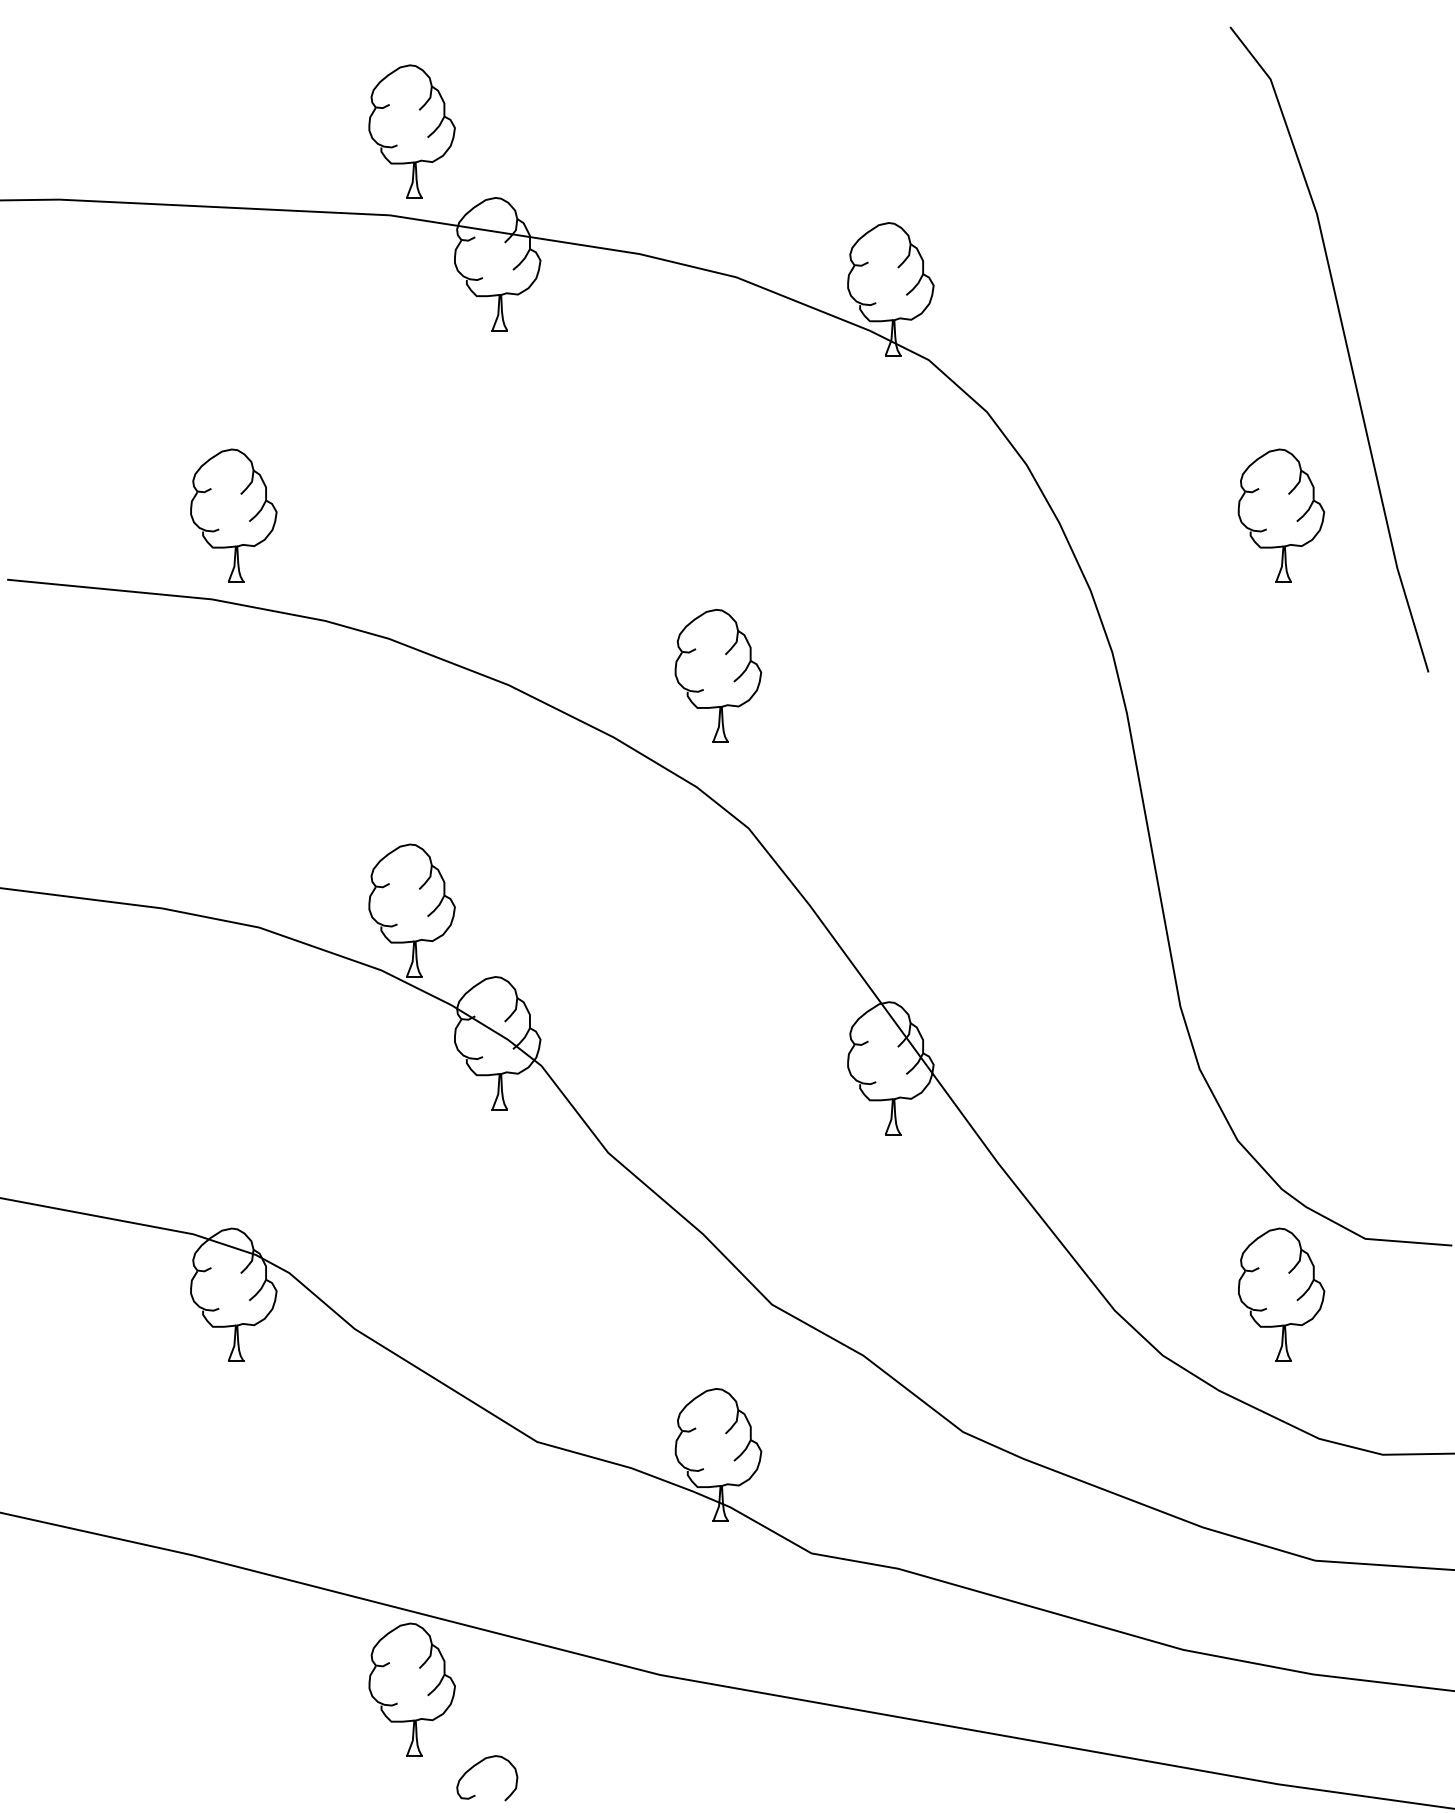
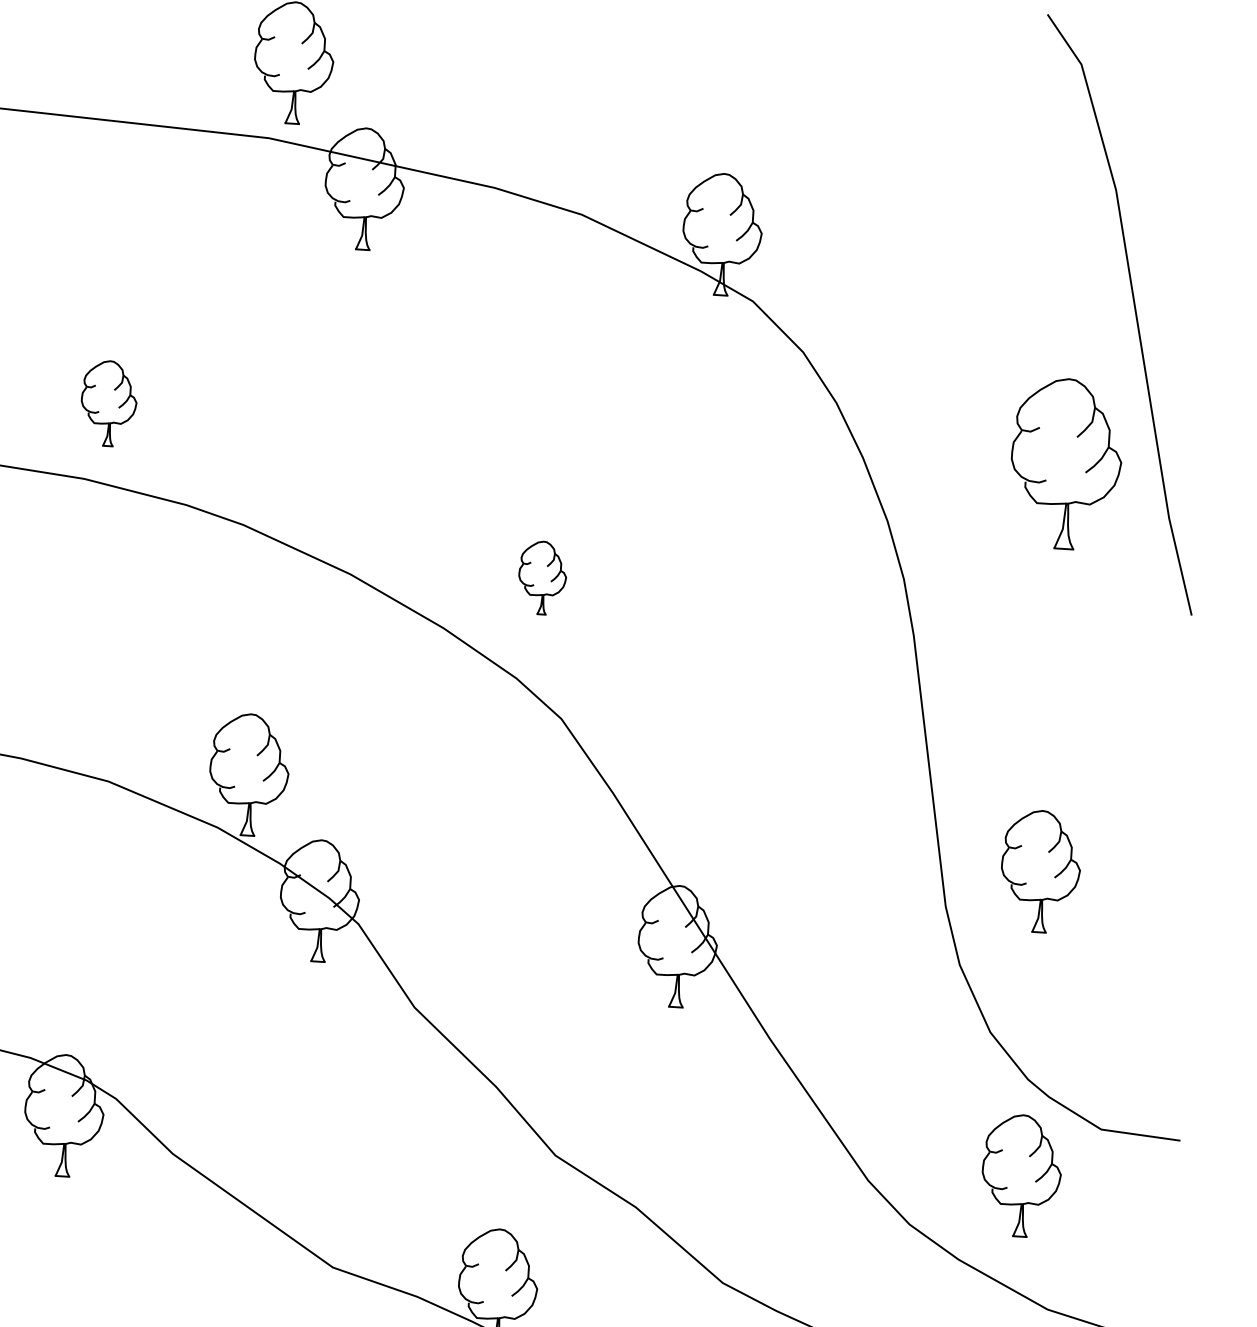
part: (233, 515) -> (108, 403), size x0.7
part: (1281, 515) -> (1066, 463), size x1.4
part: (718, 675) -> (542, 577), size x0.6
part: (1281, 961) -> (1040, 871), added

